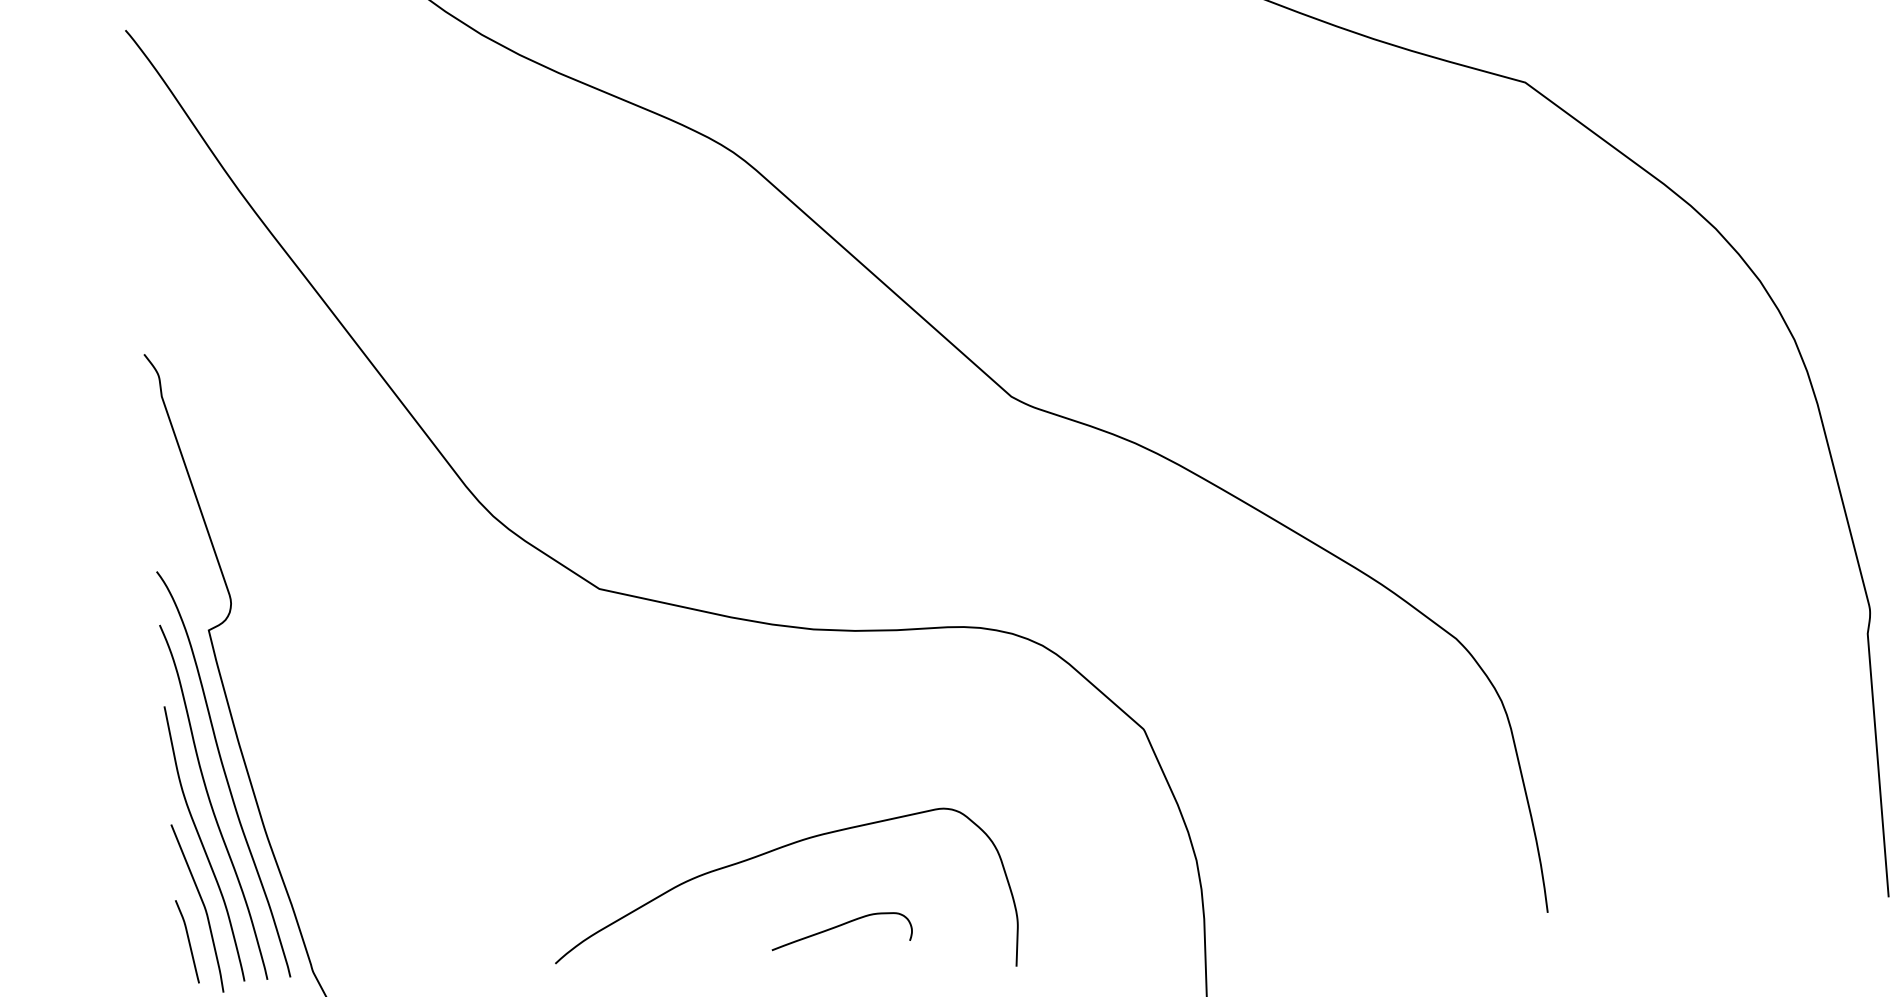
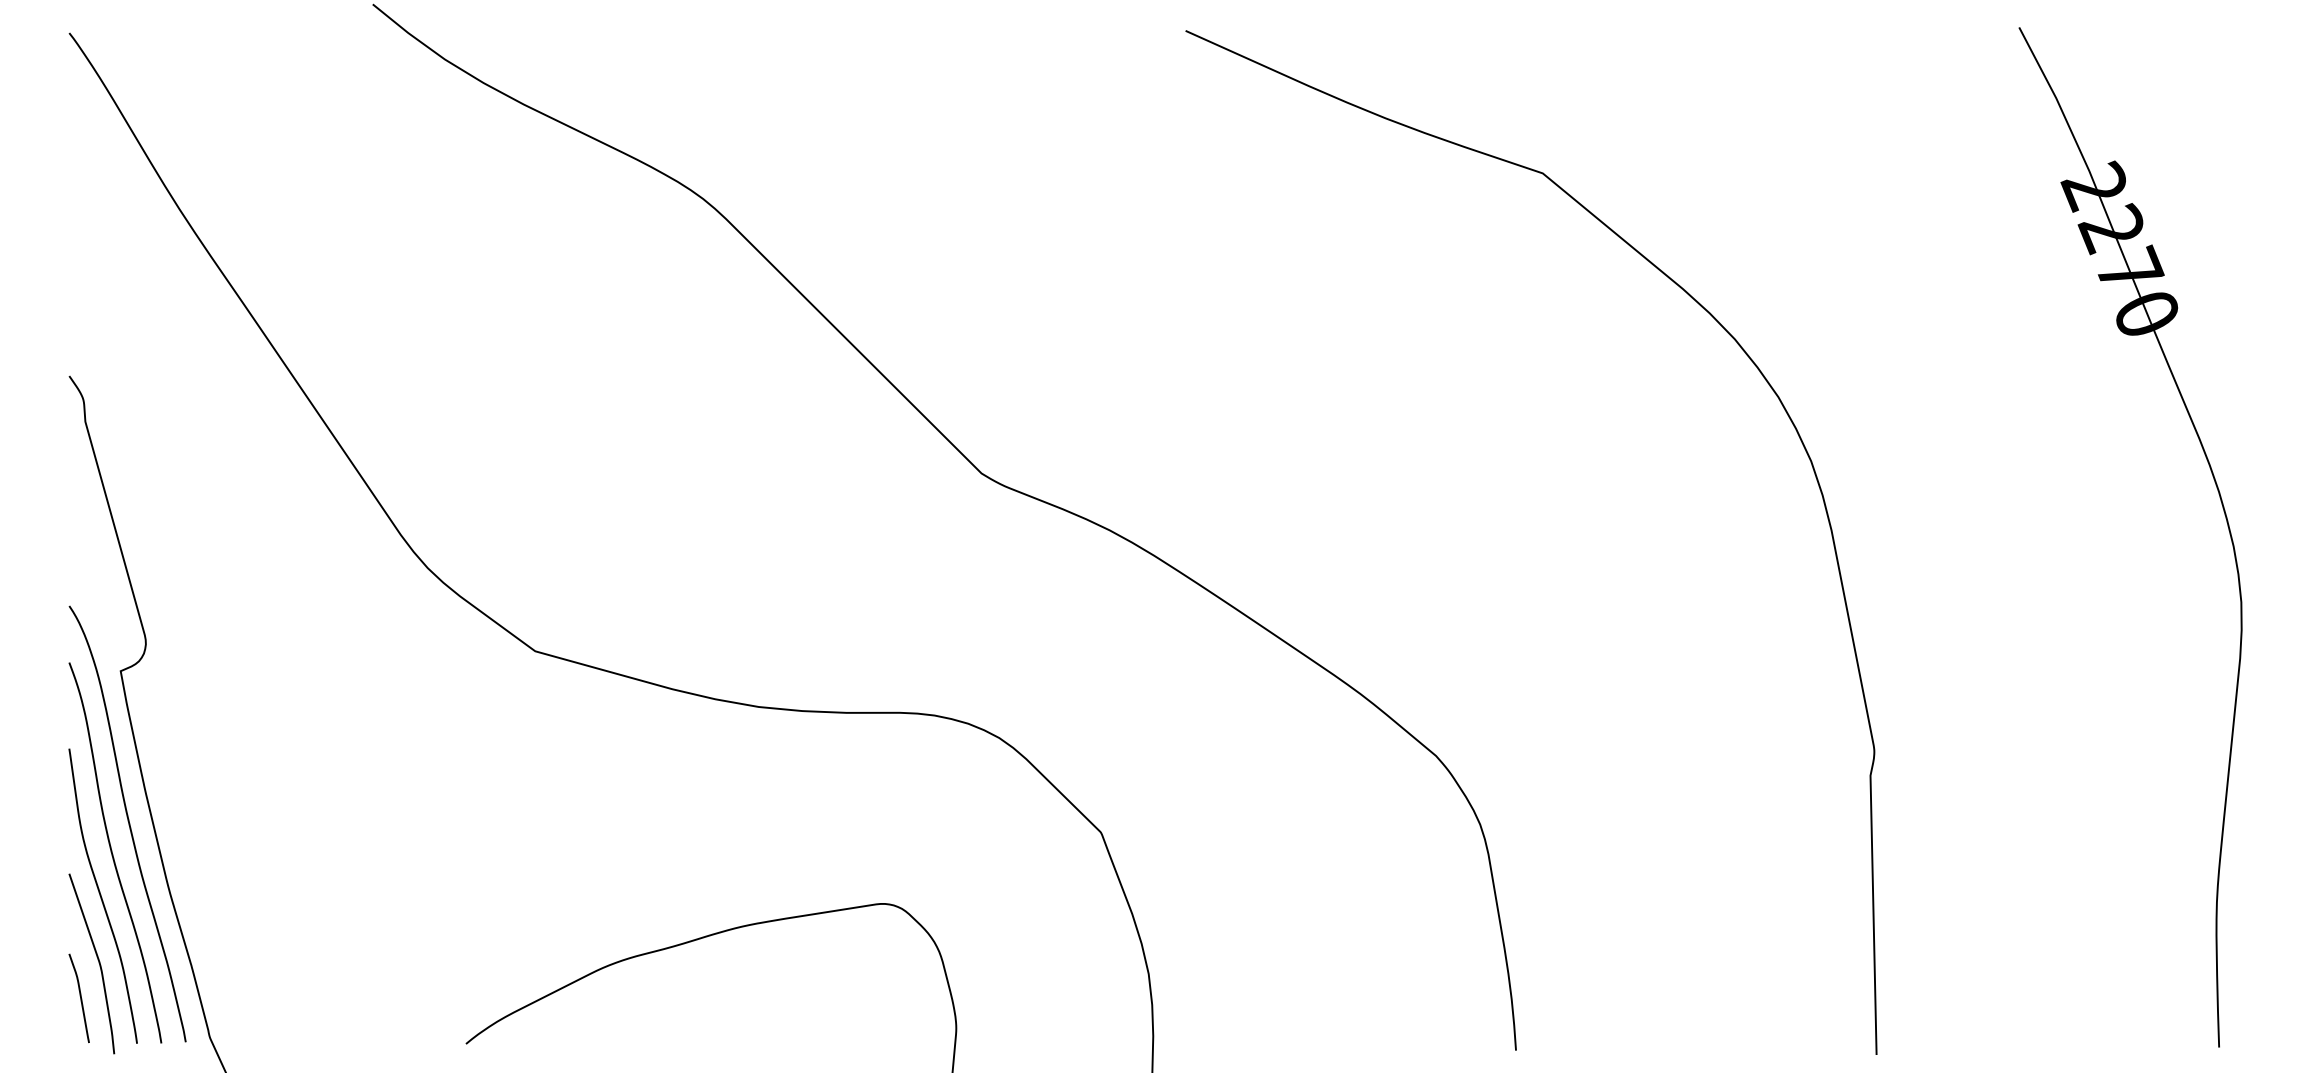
curve: (841, 925) -> (770, 1021), removed

